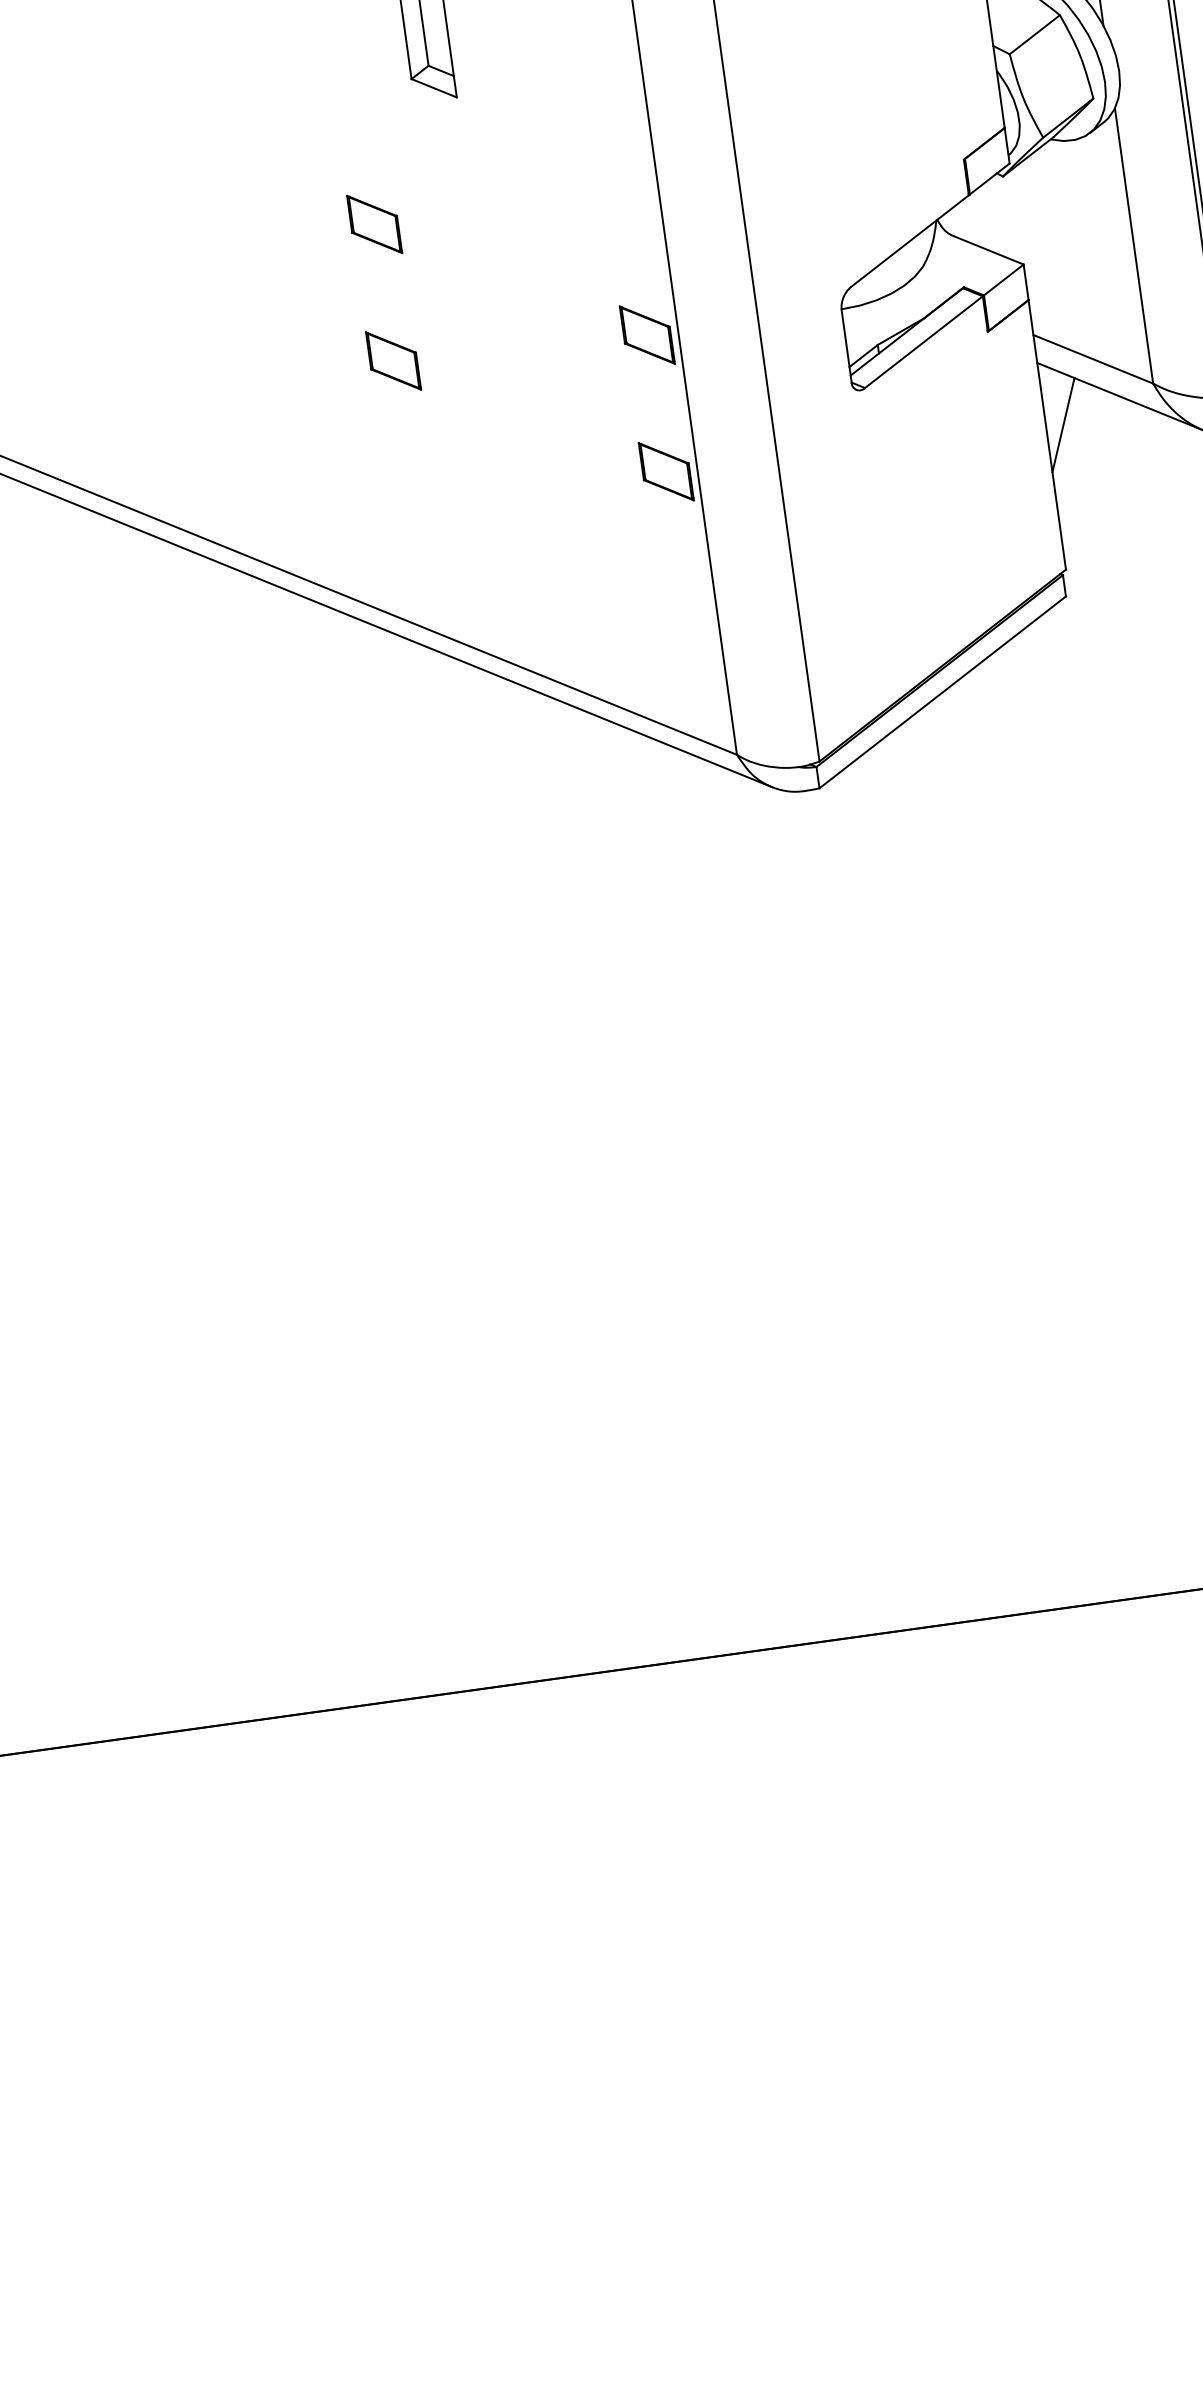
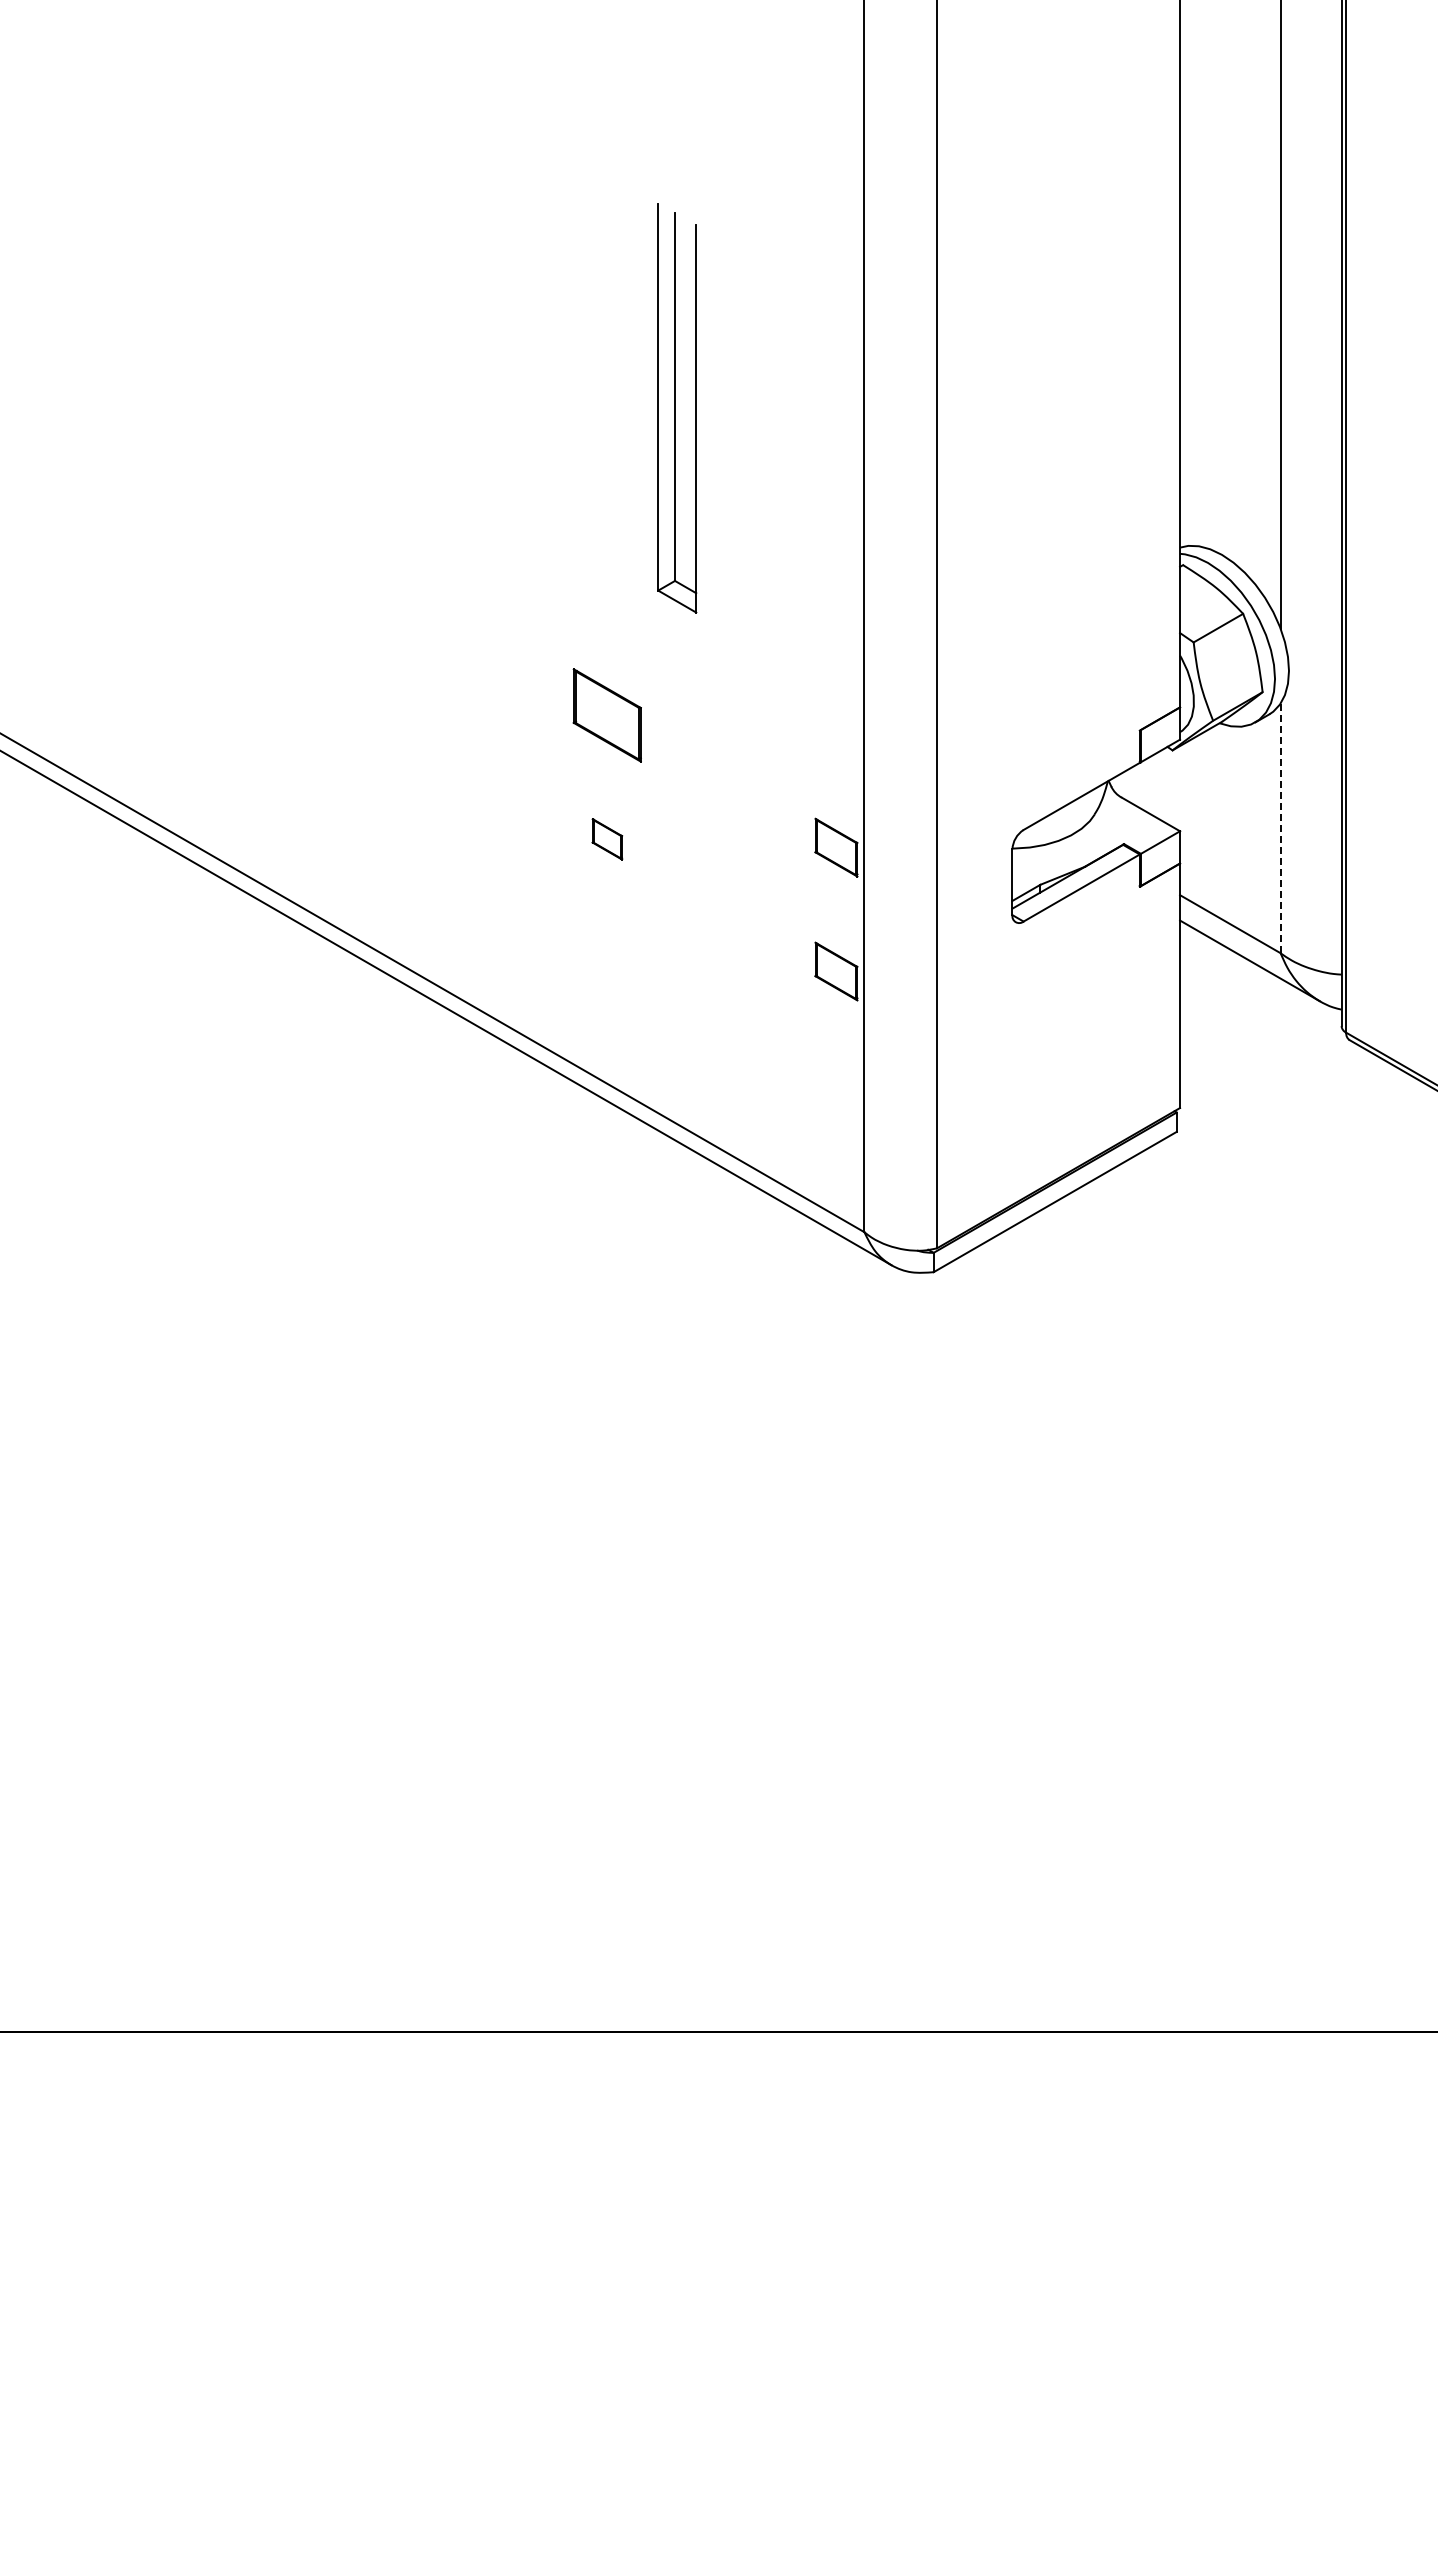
part: (374, 224) -> (607, 715), size x1.6
line: (1133, 246) -> (1280, 828), solid -> dashed
part: (393, 361) -> (607, 839), size x0.7
line: (1063, 424) -> (1195, 978), removed

